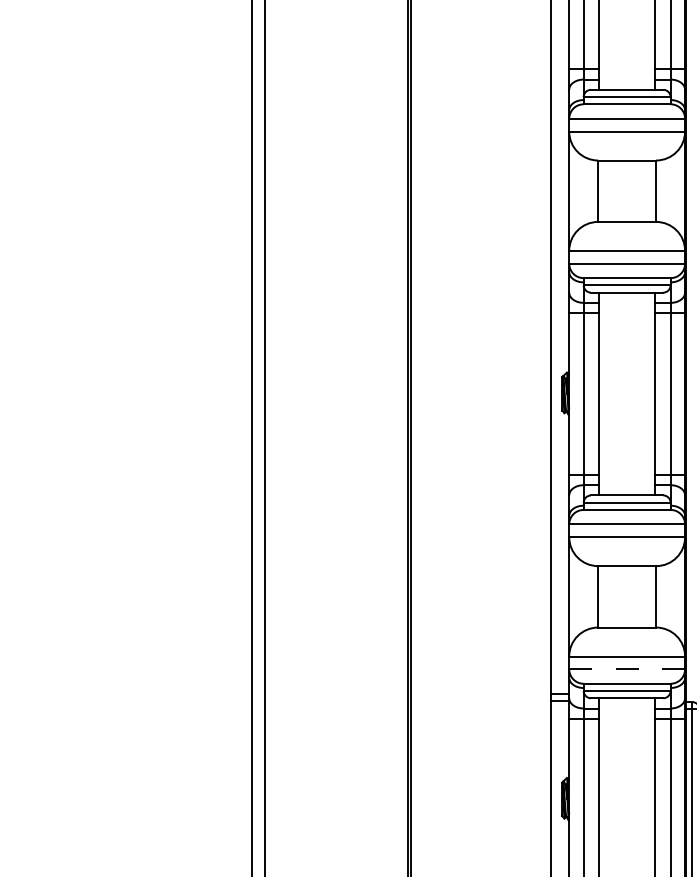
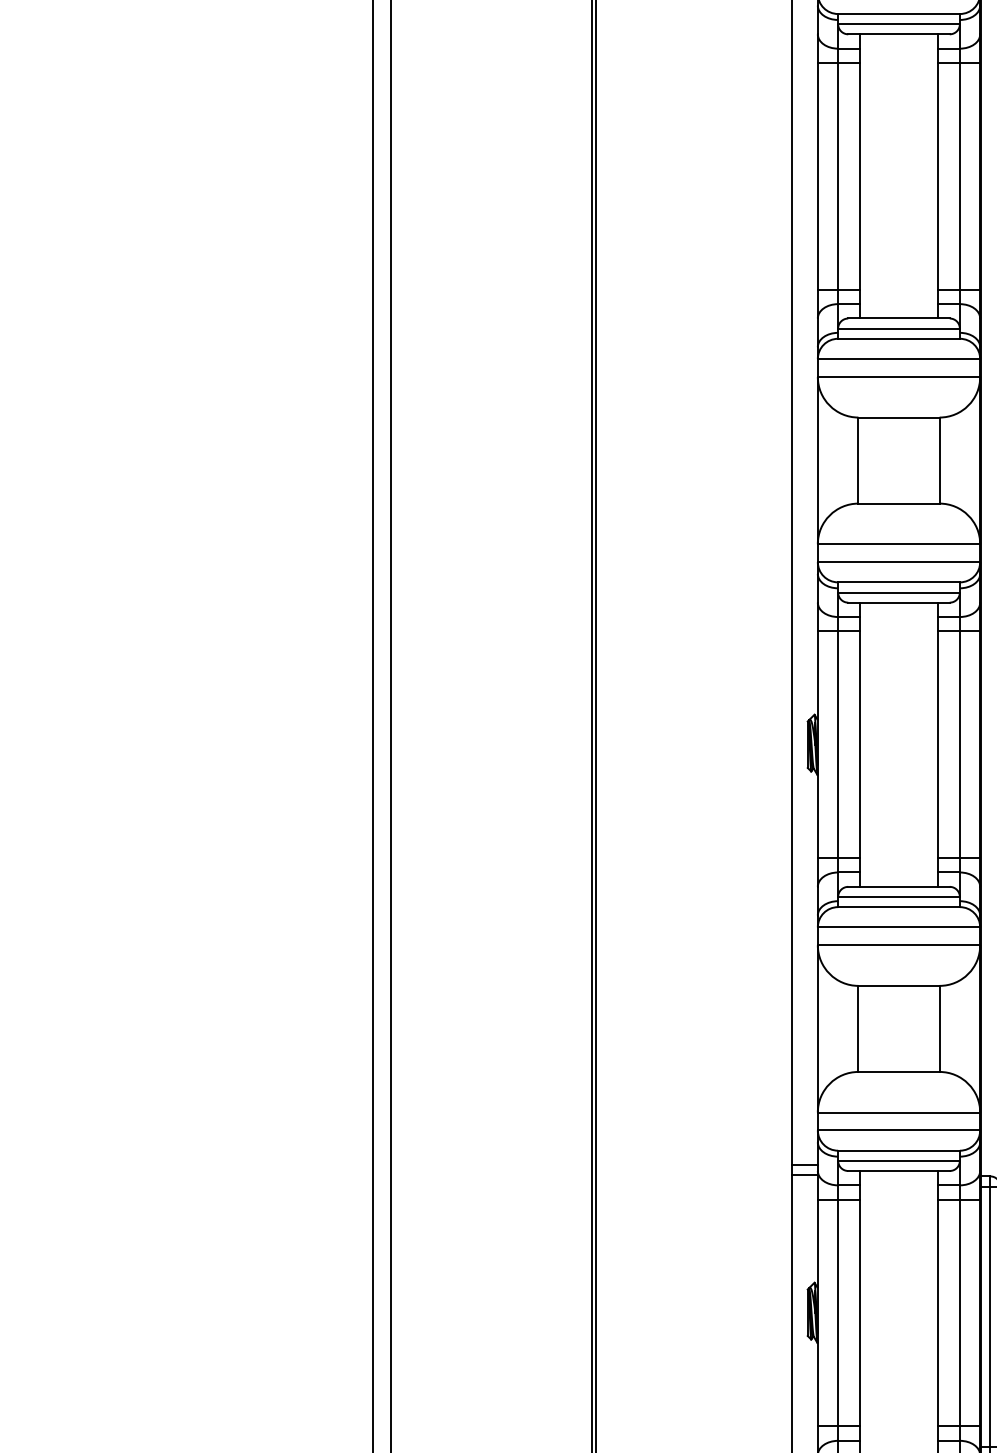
line: (627, 669) -> (899, 1130), dashed -> solid

